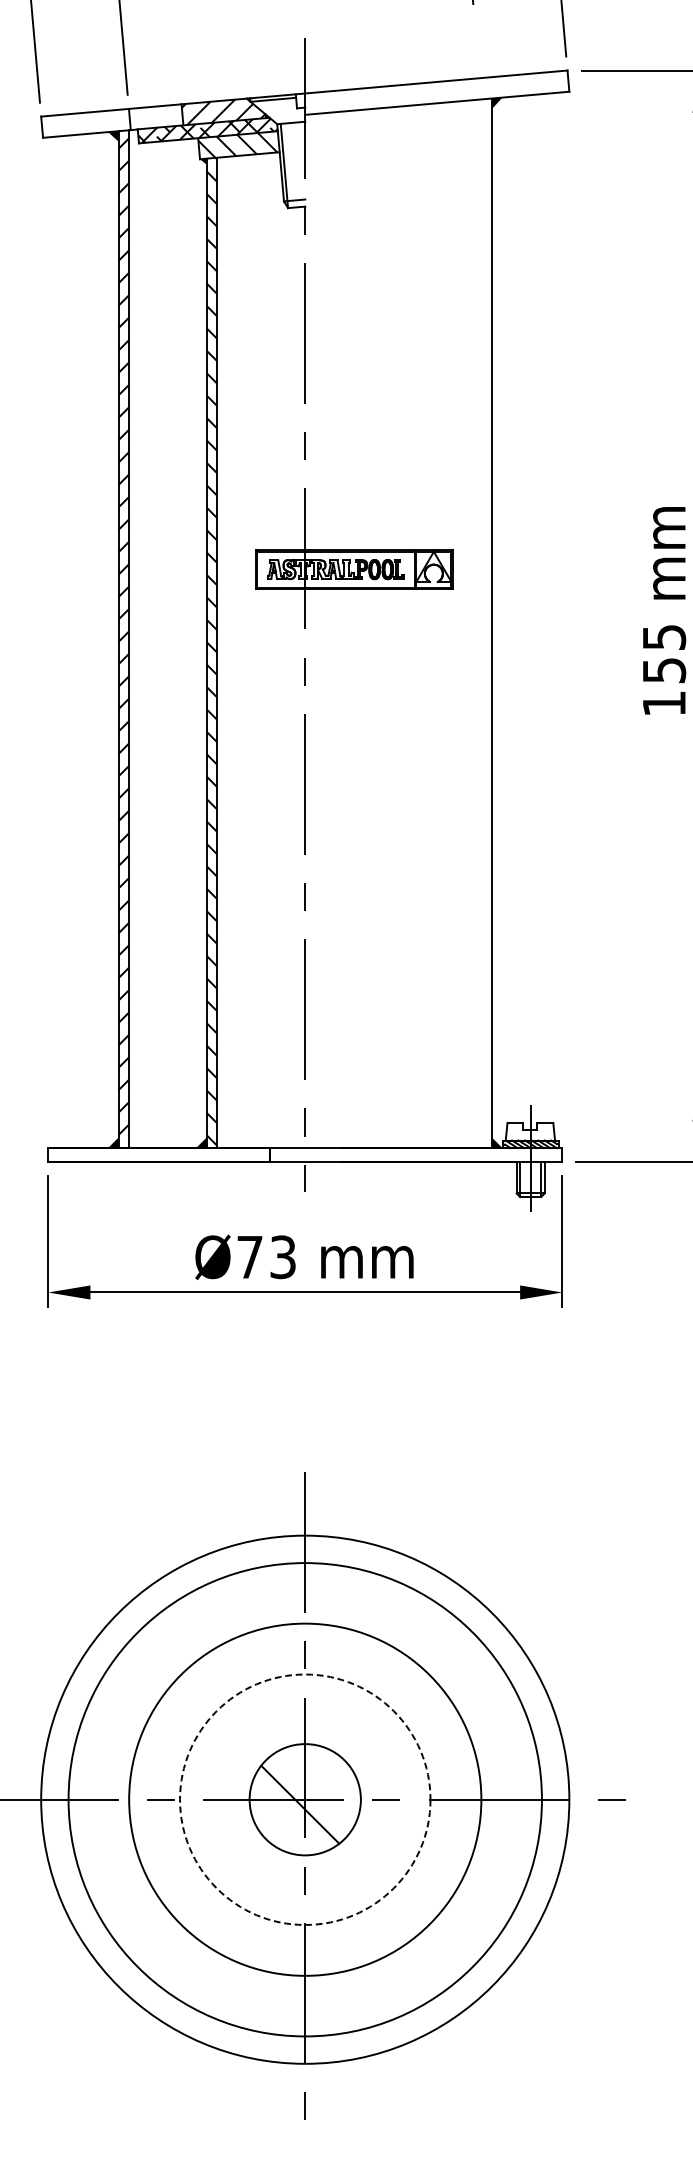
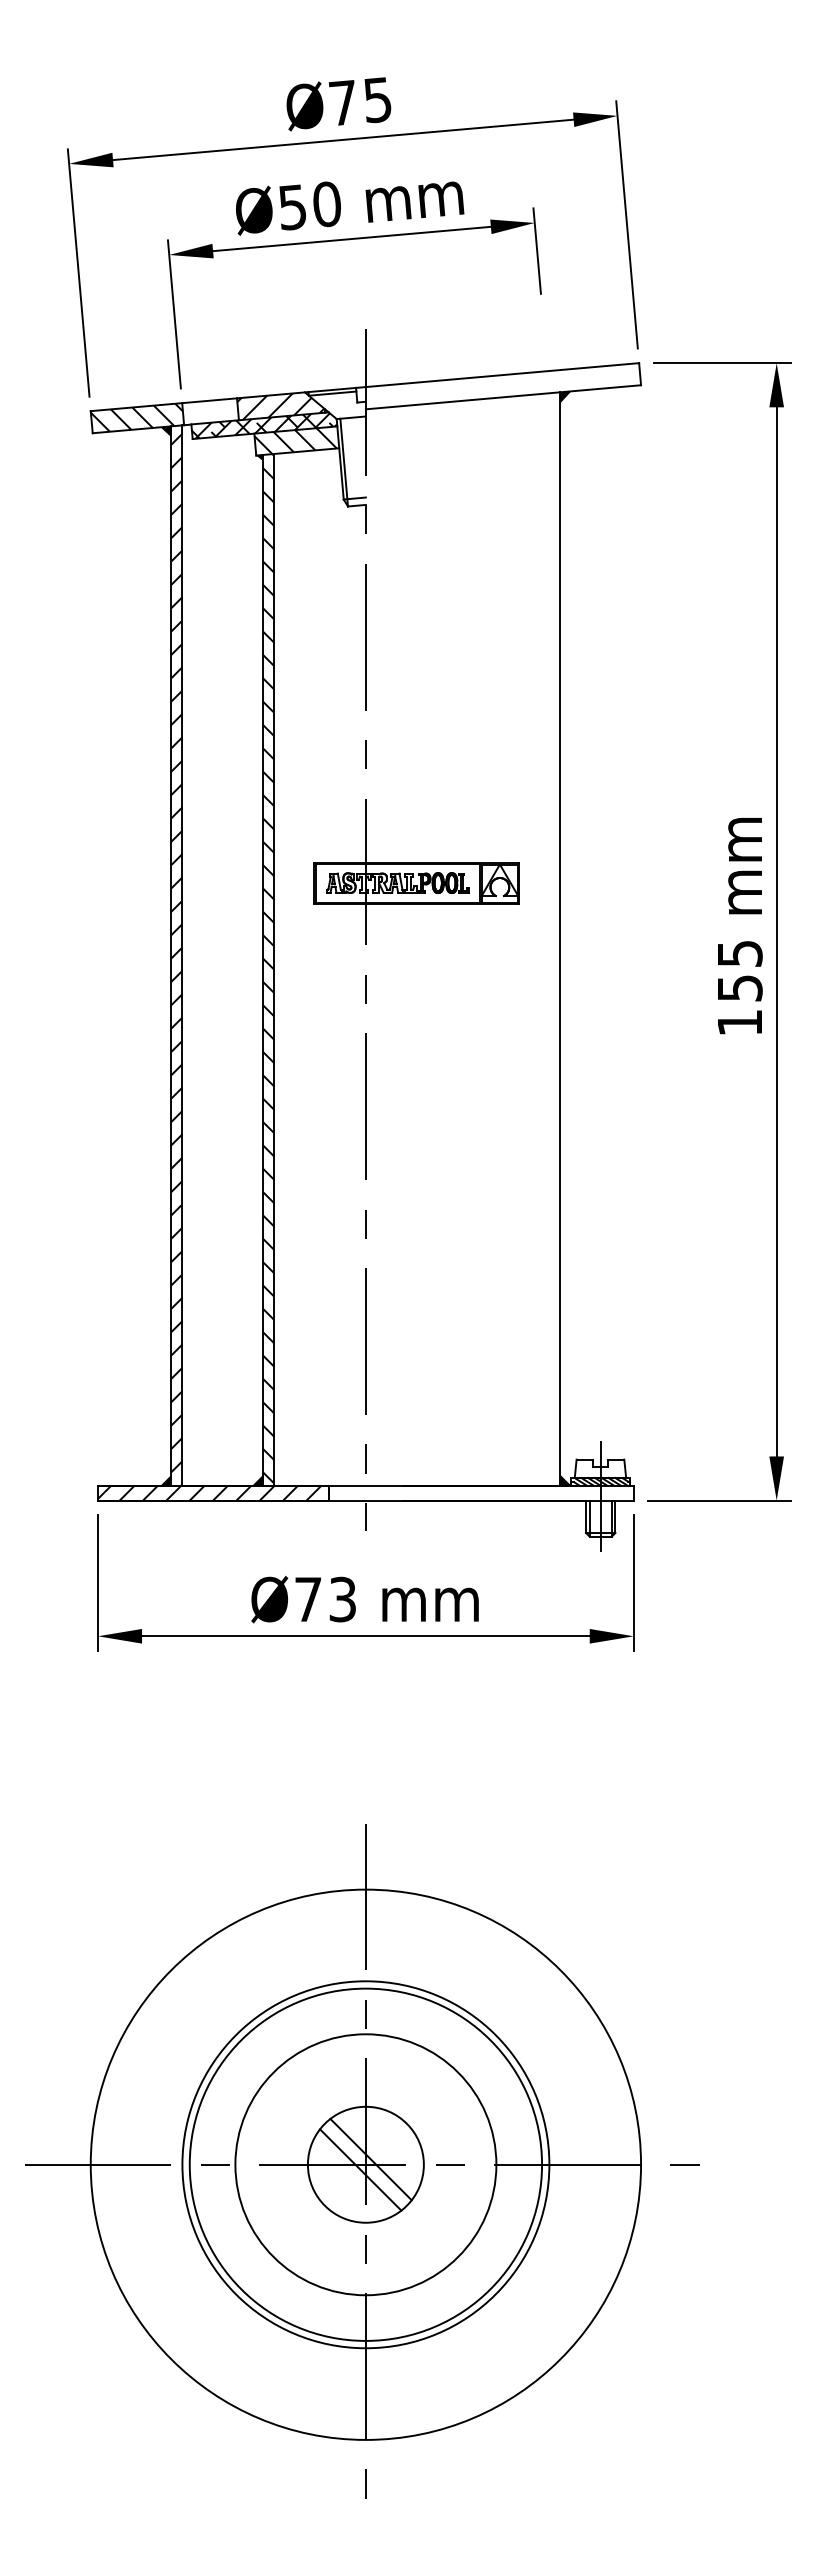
hatch: (85, 122) -> (136, 417), added
hatch: (155, 1154) -> (209, 1492), added
line: (309, 1794) -> (370, 2159), added
circle: (304, 1799) -> (365, 2164), dashed -> solid
circle: (304, 1799) -> (365, 2164), size x0.71

